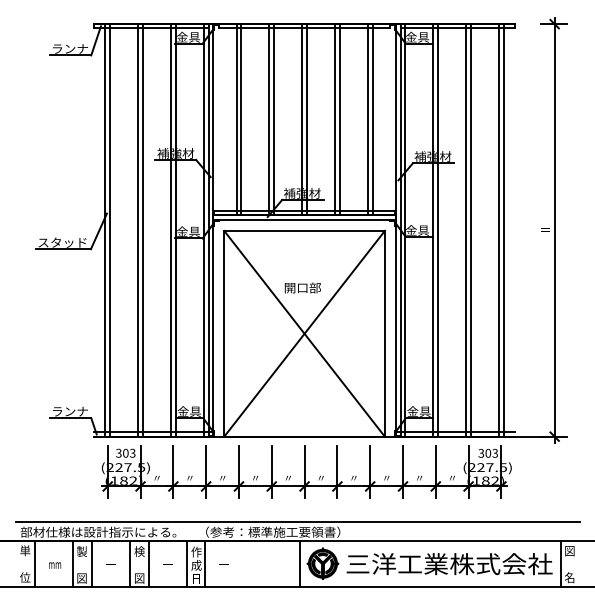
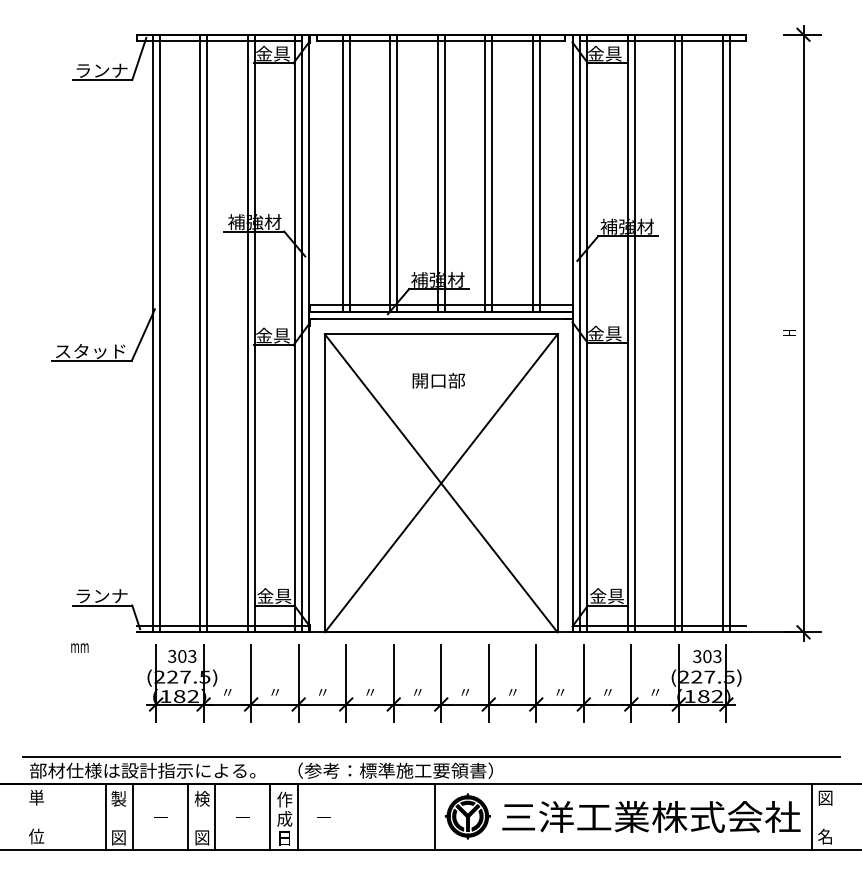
text: (302, 287) -> (438, 380), moved
line: (34, 563) -> (50, 816), removed
text: (55, 565) -> (80, 648), moved

